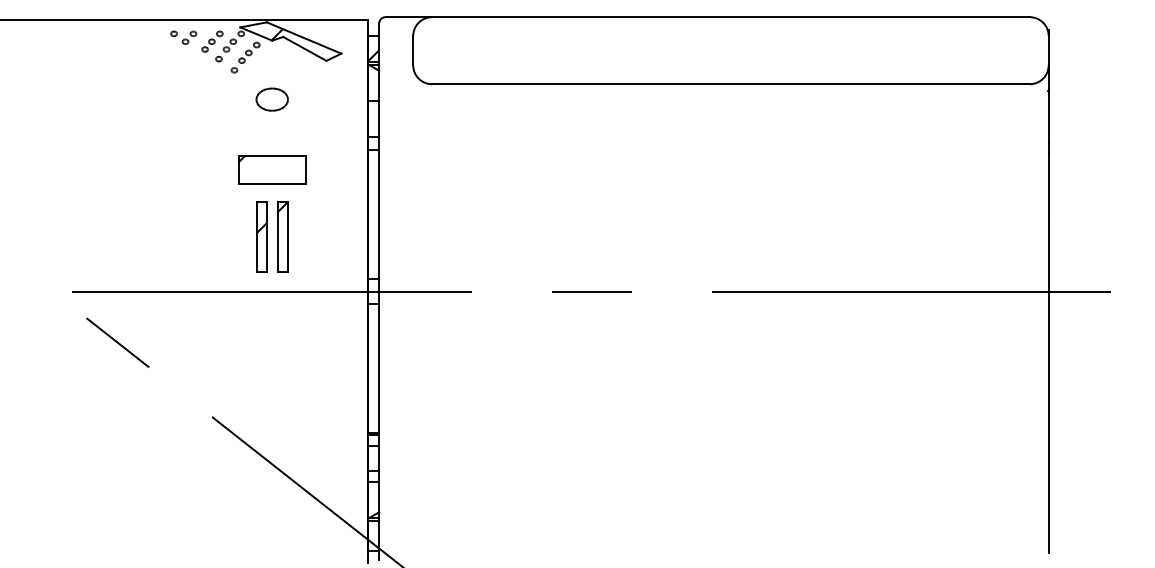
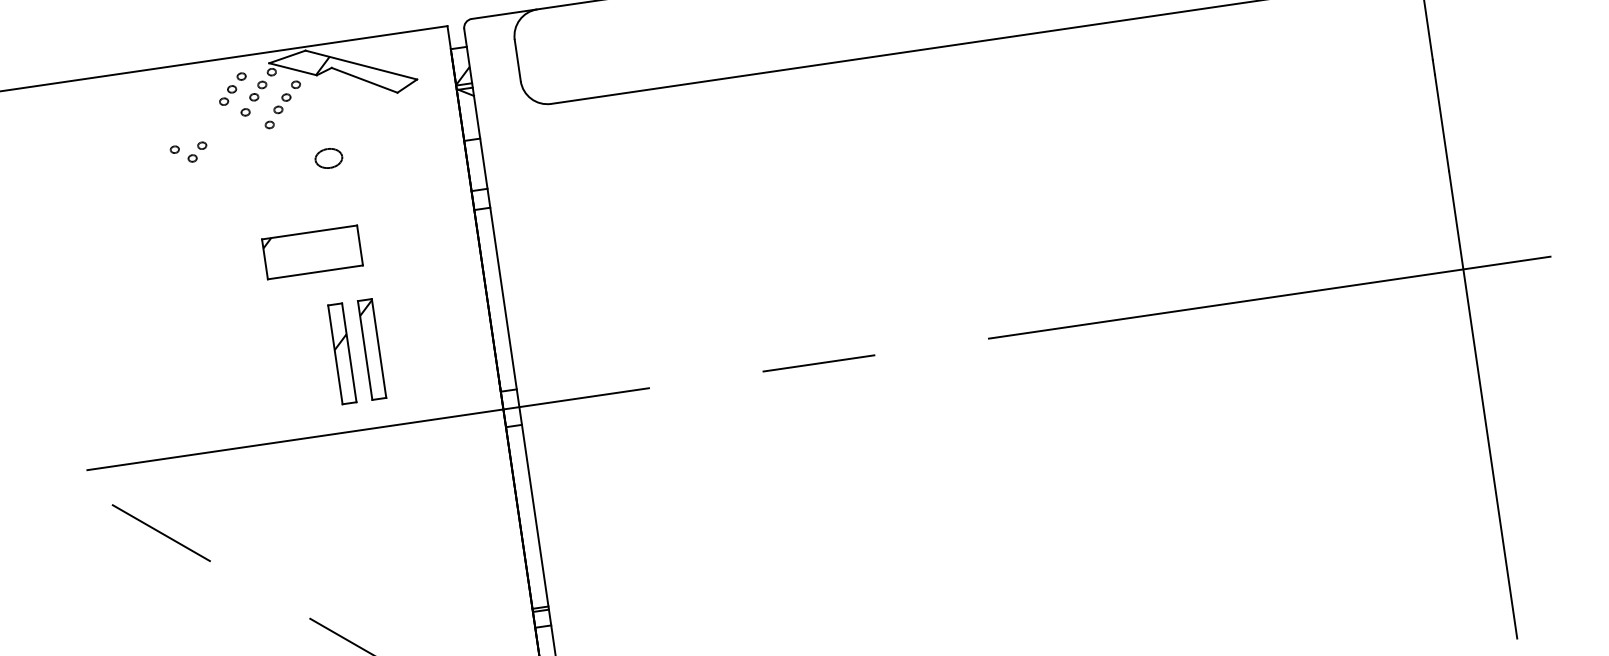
part: (183, 37) -> (188, 152), moved
part: (271, 99) -> (327, 158), size x0.6
part: (272, 169) -> (312, 251), moved

